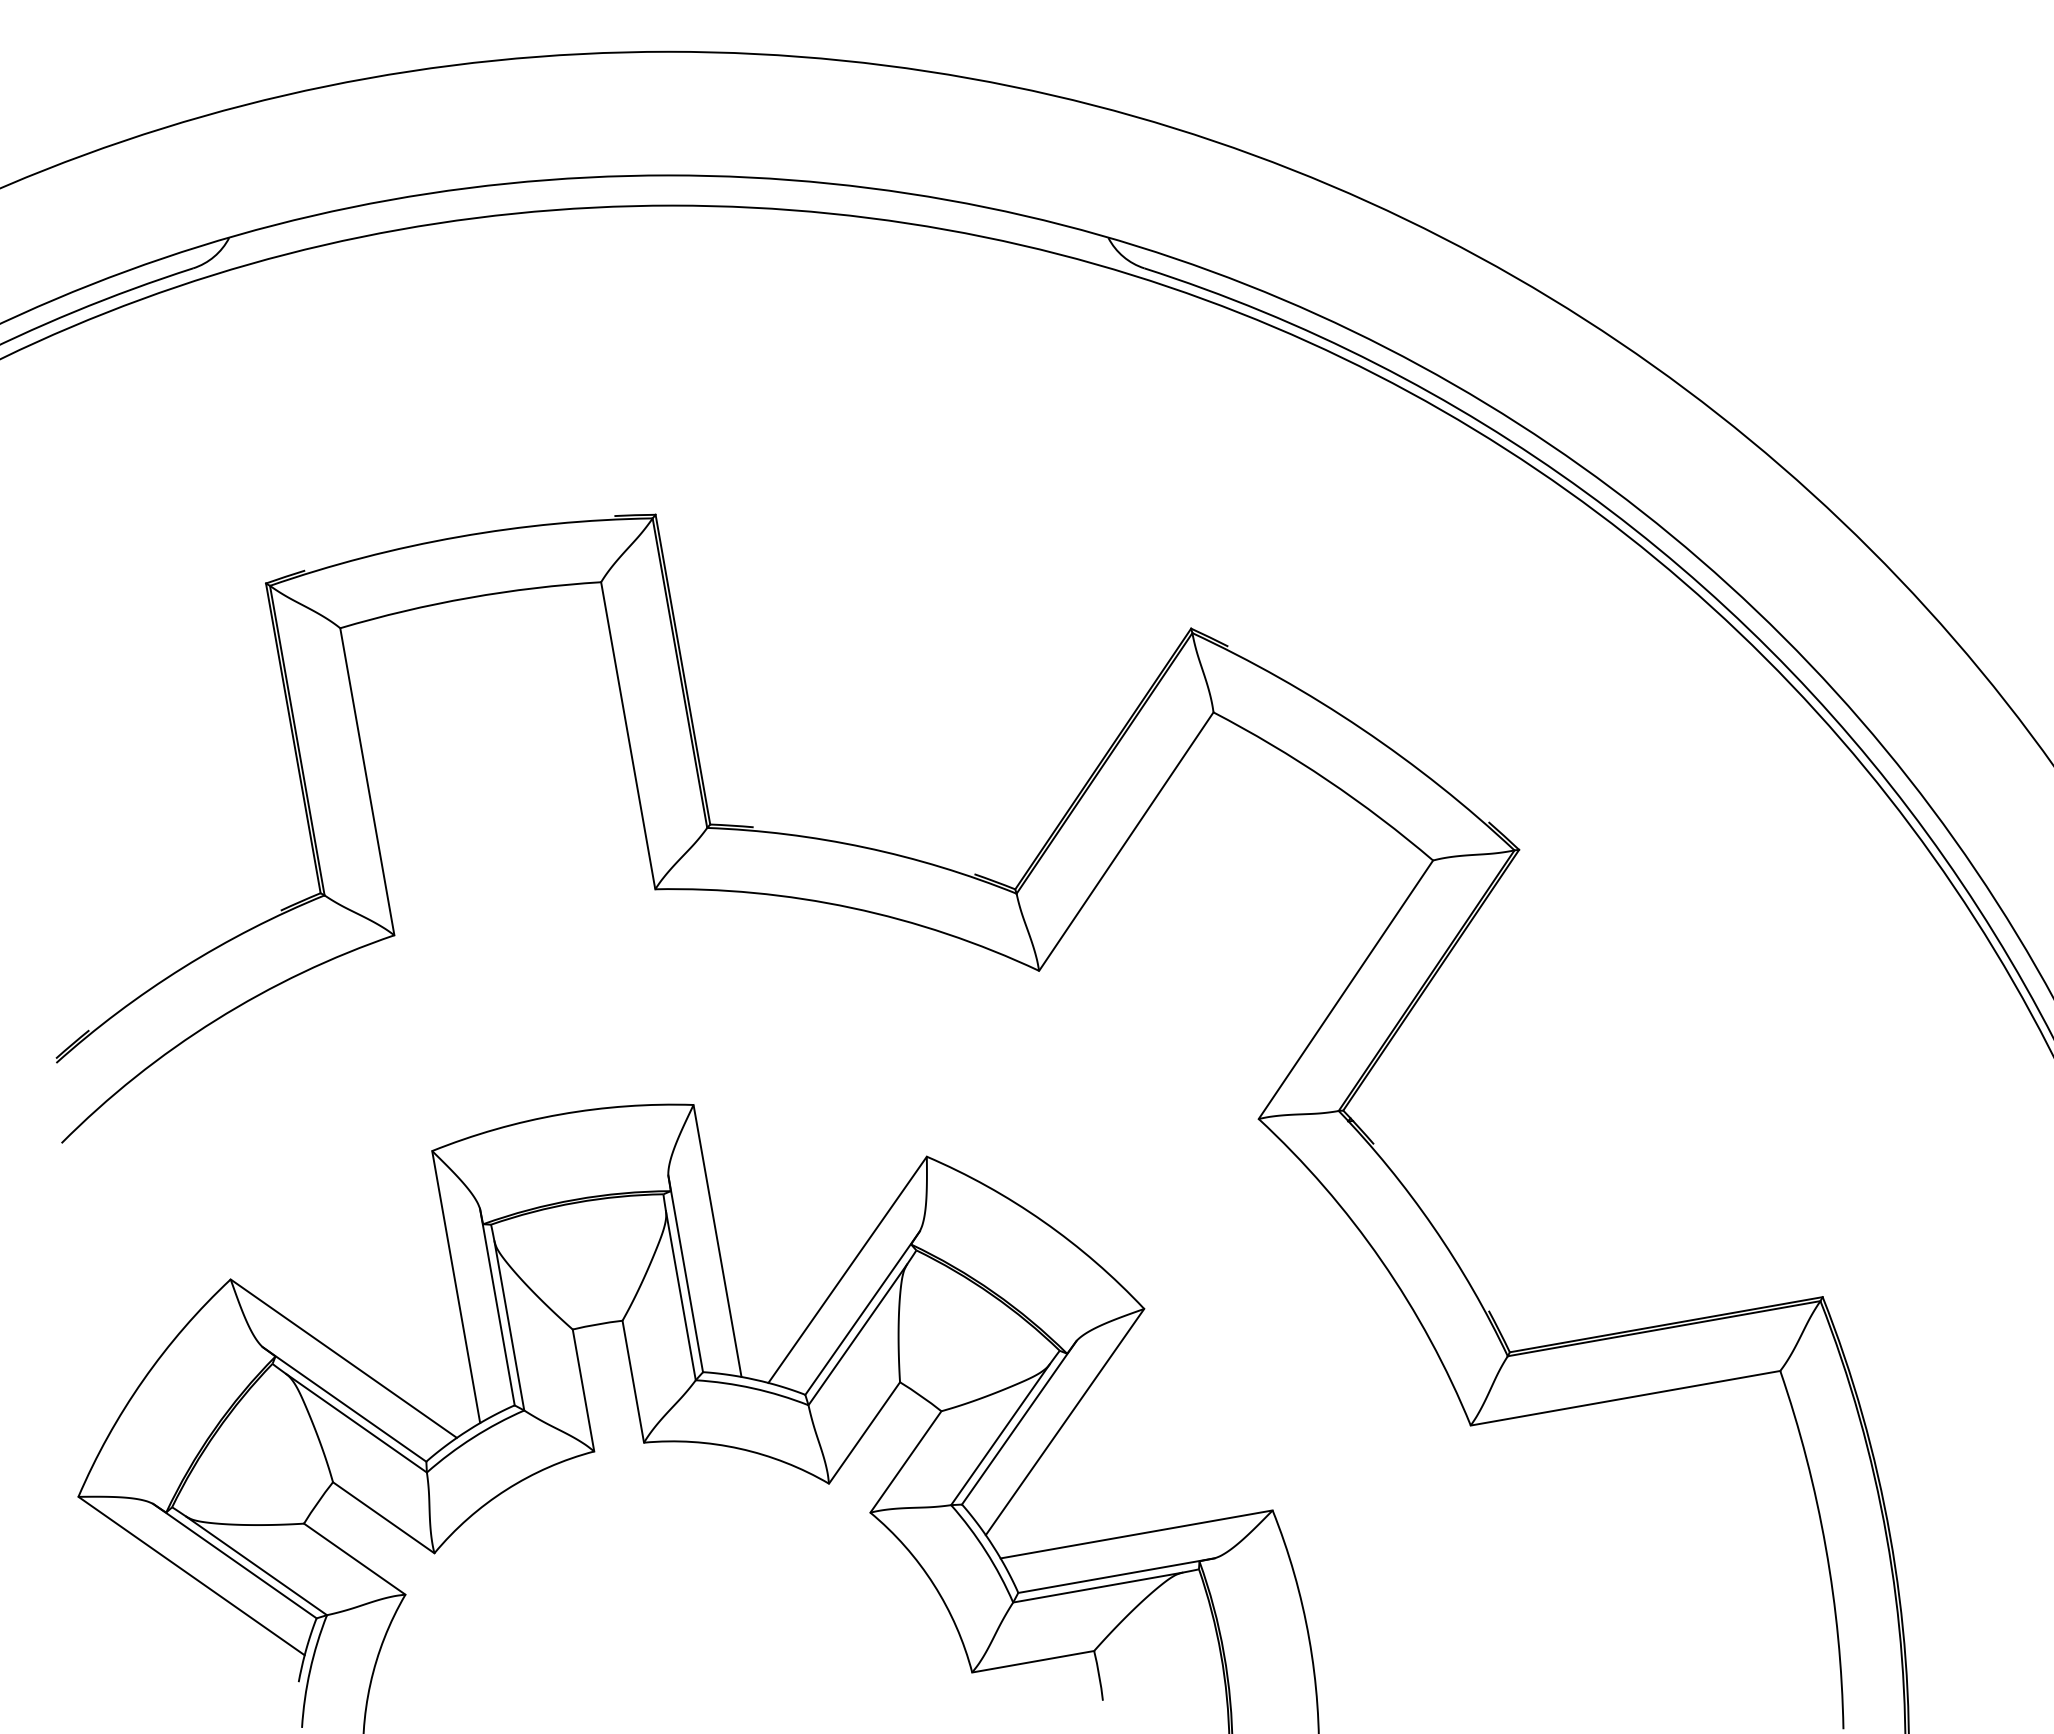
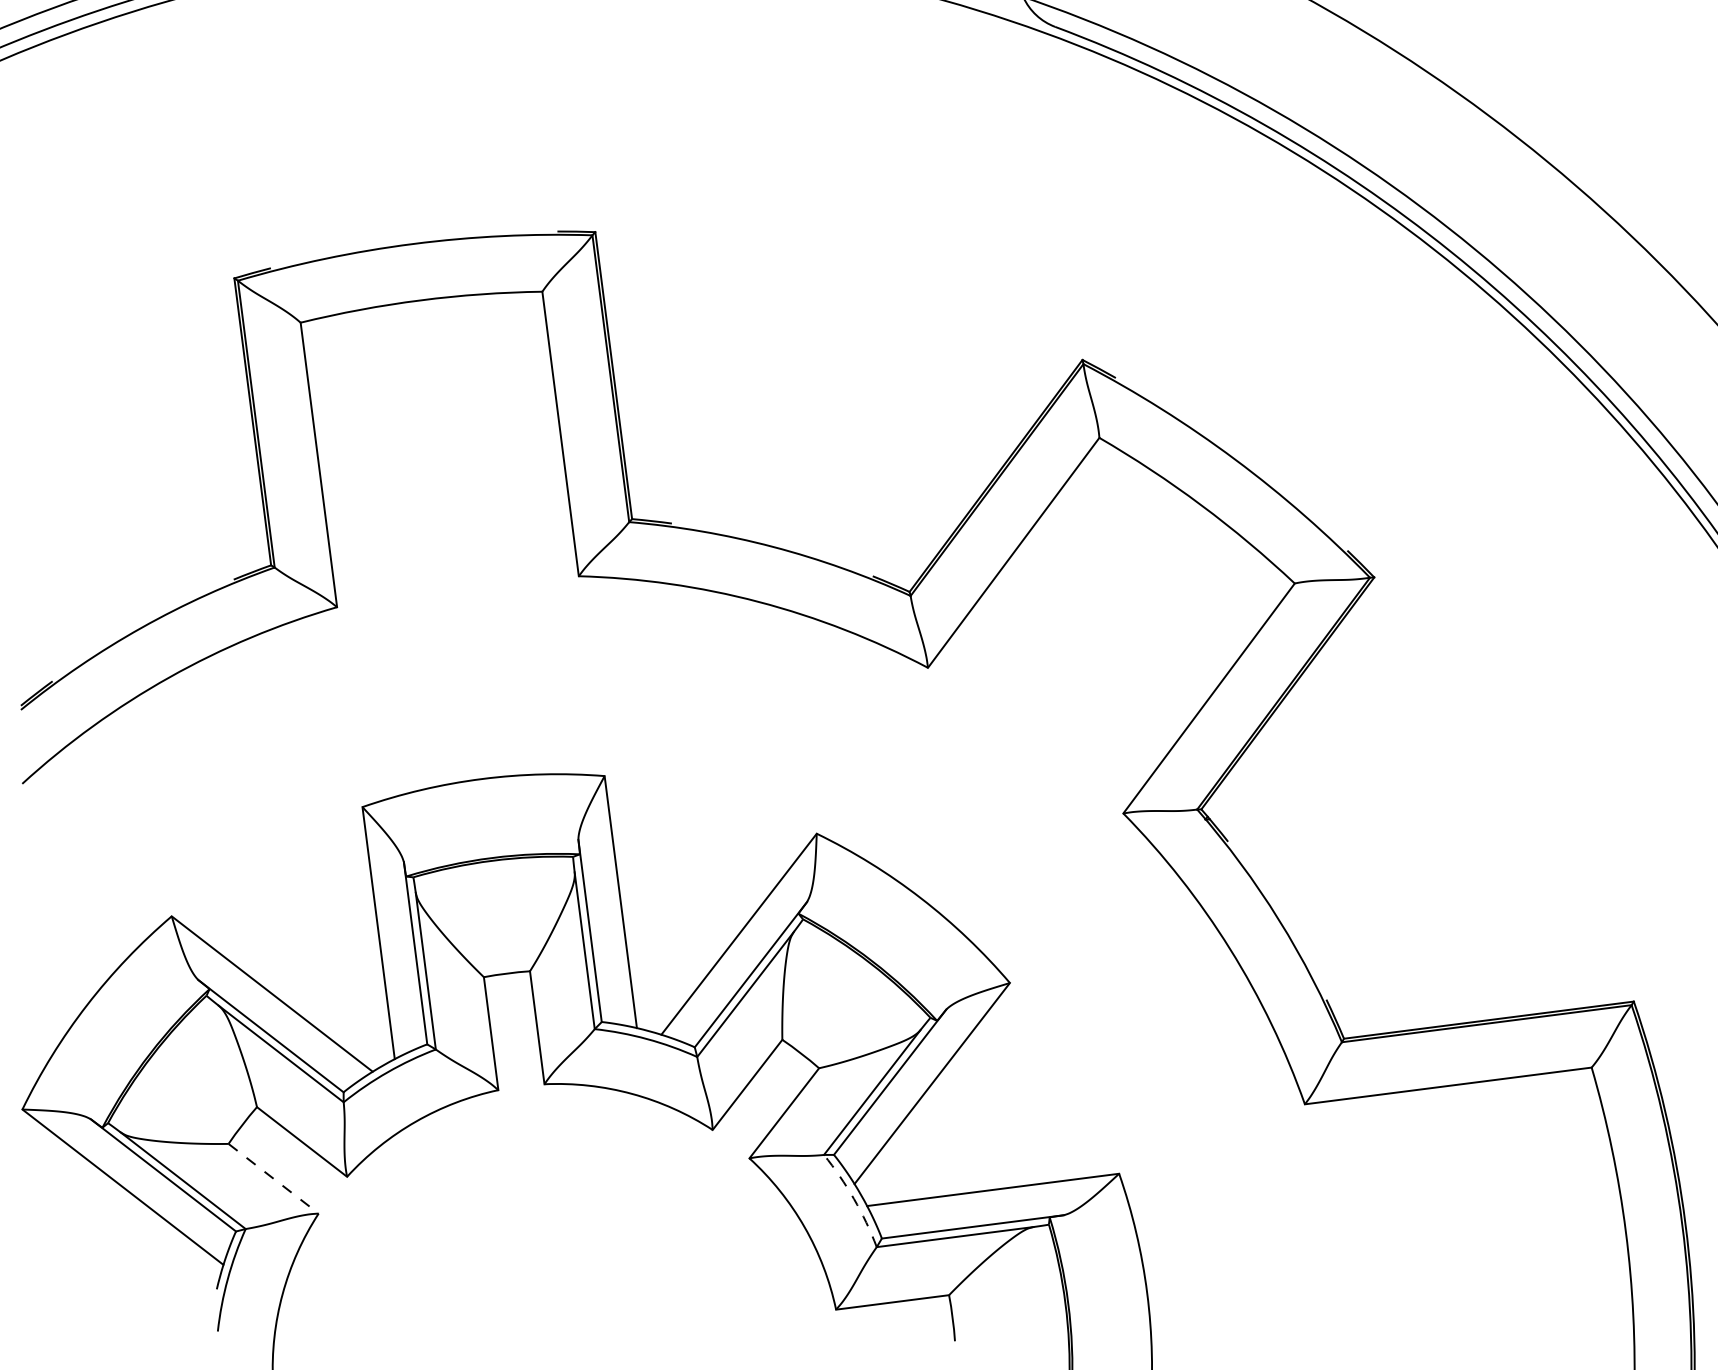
arc: (985, 1551) -> (853, 1199), solid -> dashed
line: (354, 1559) -> (273, 1179), solid -> dashed

